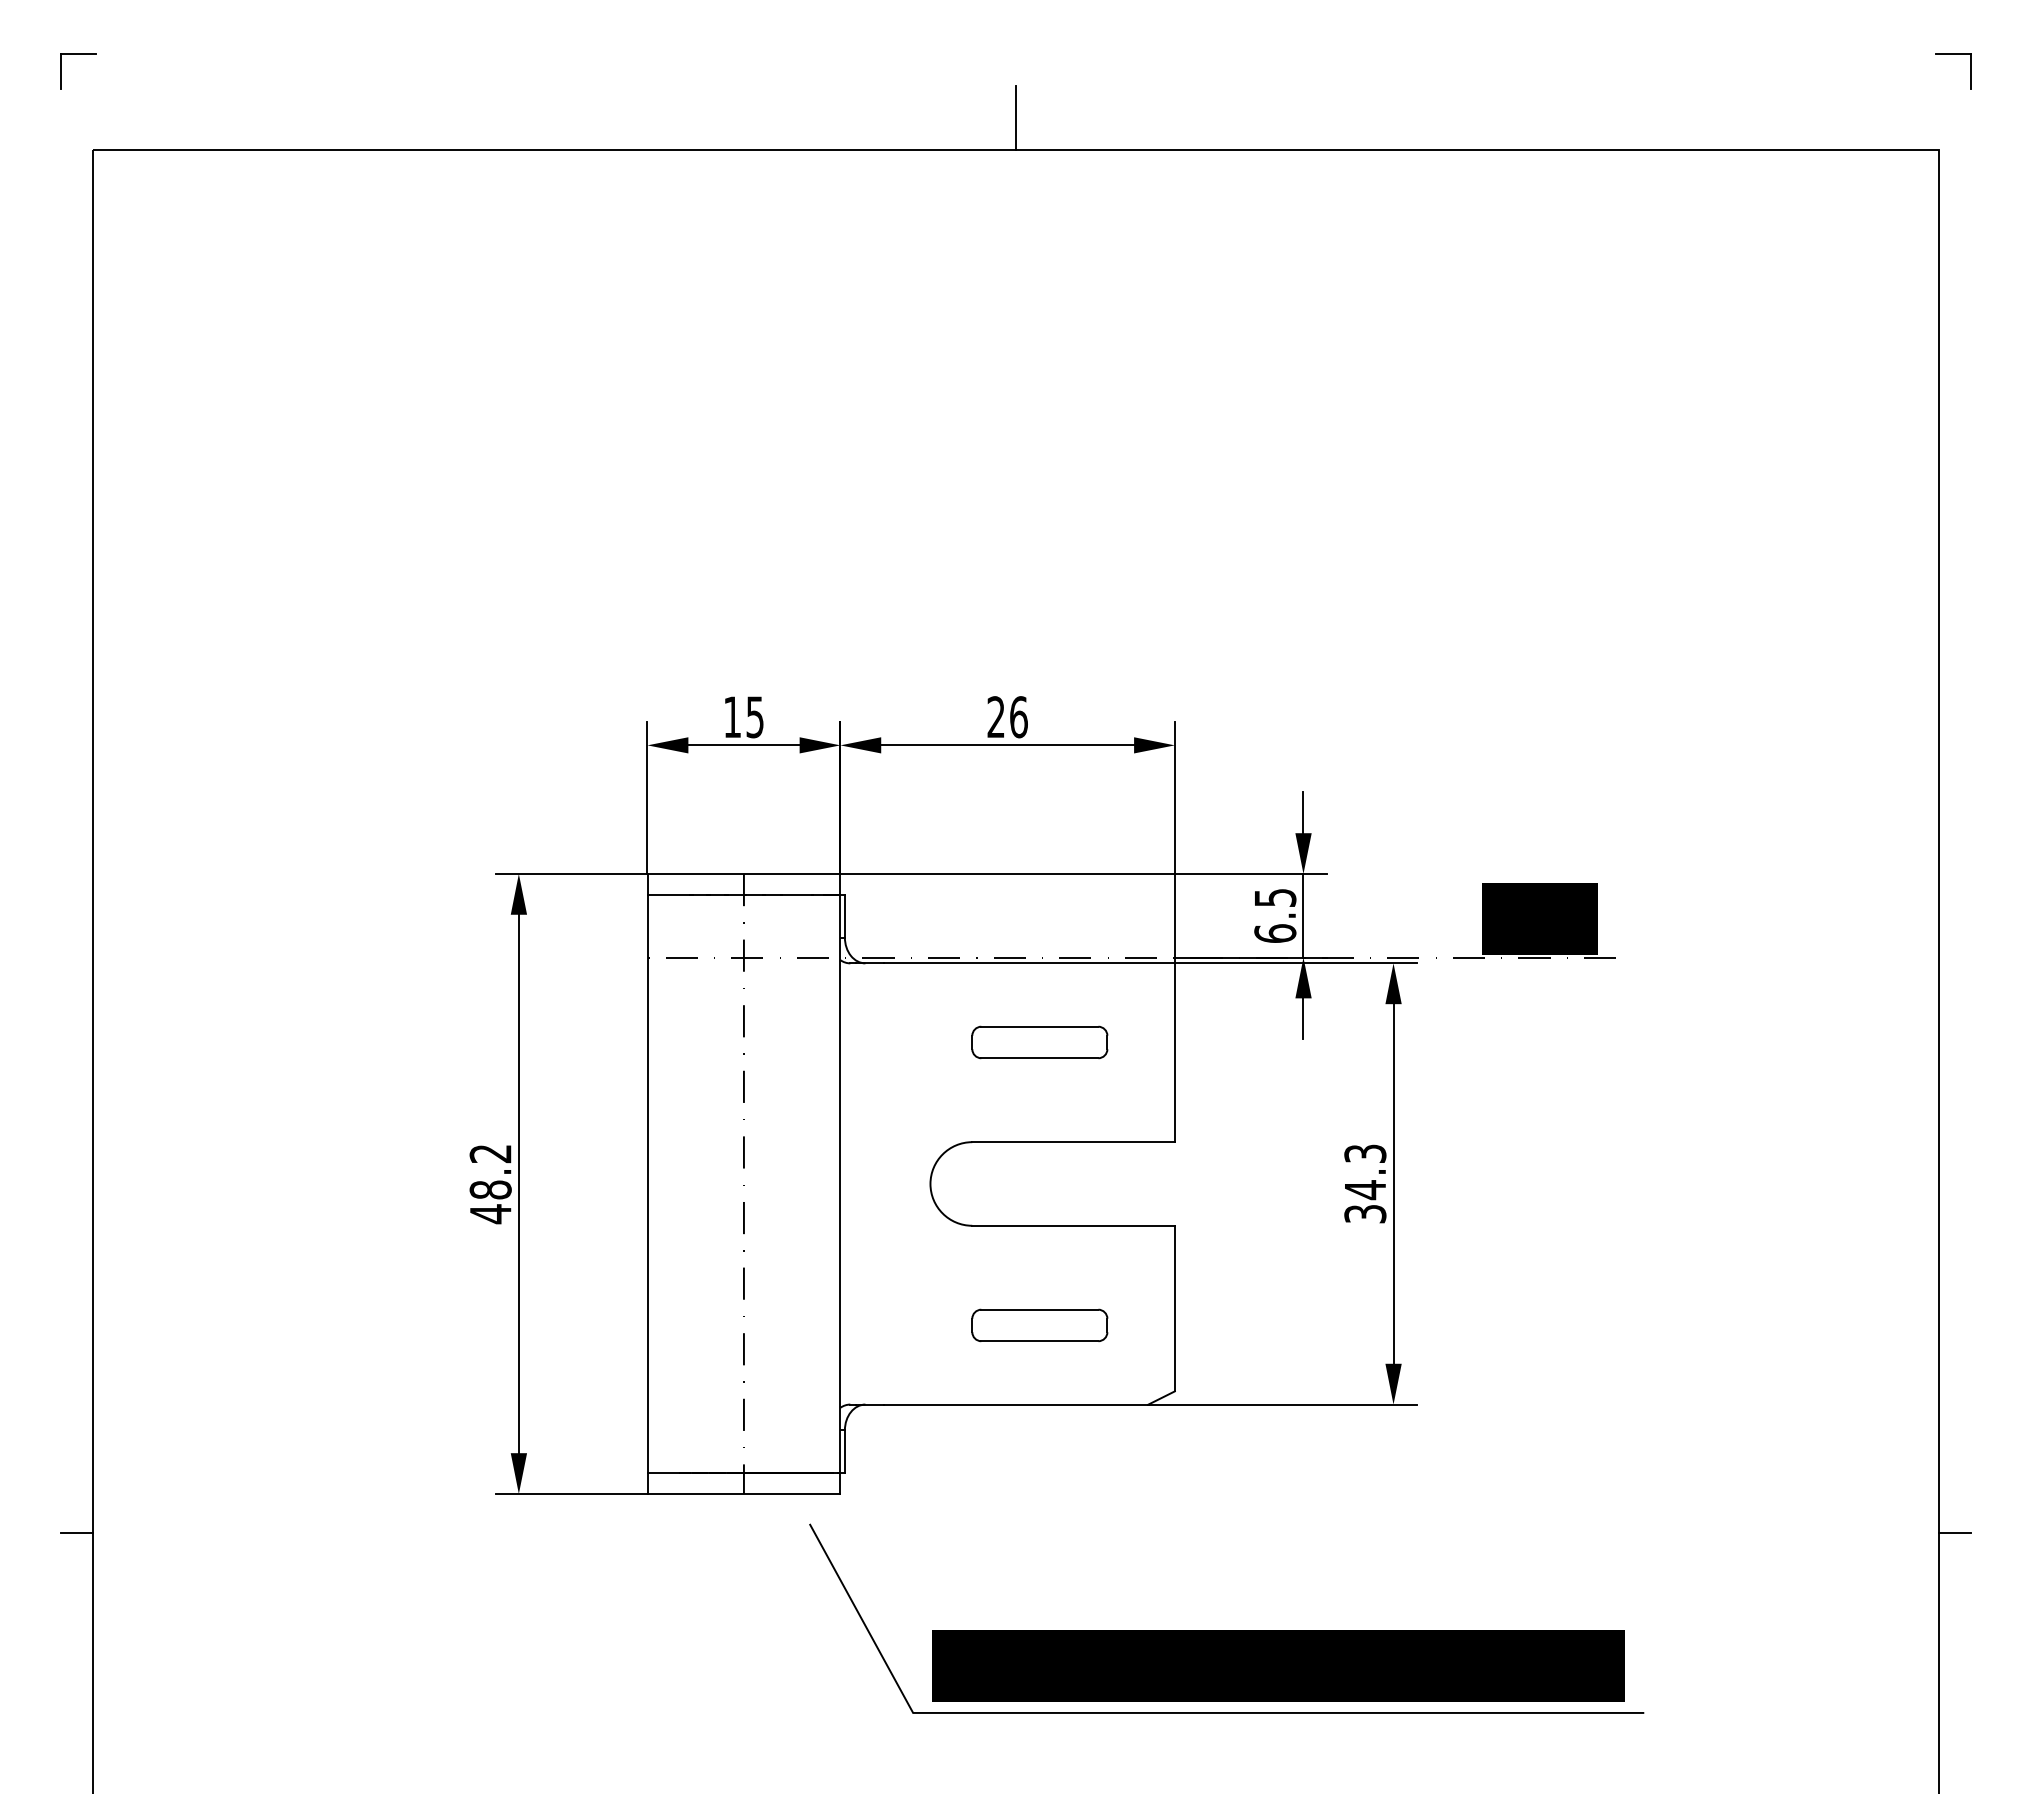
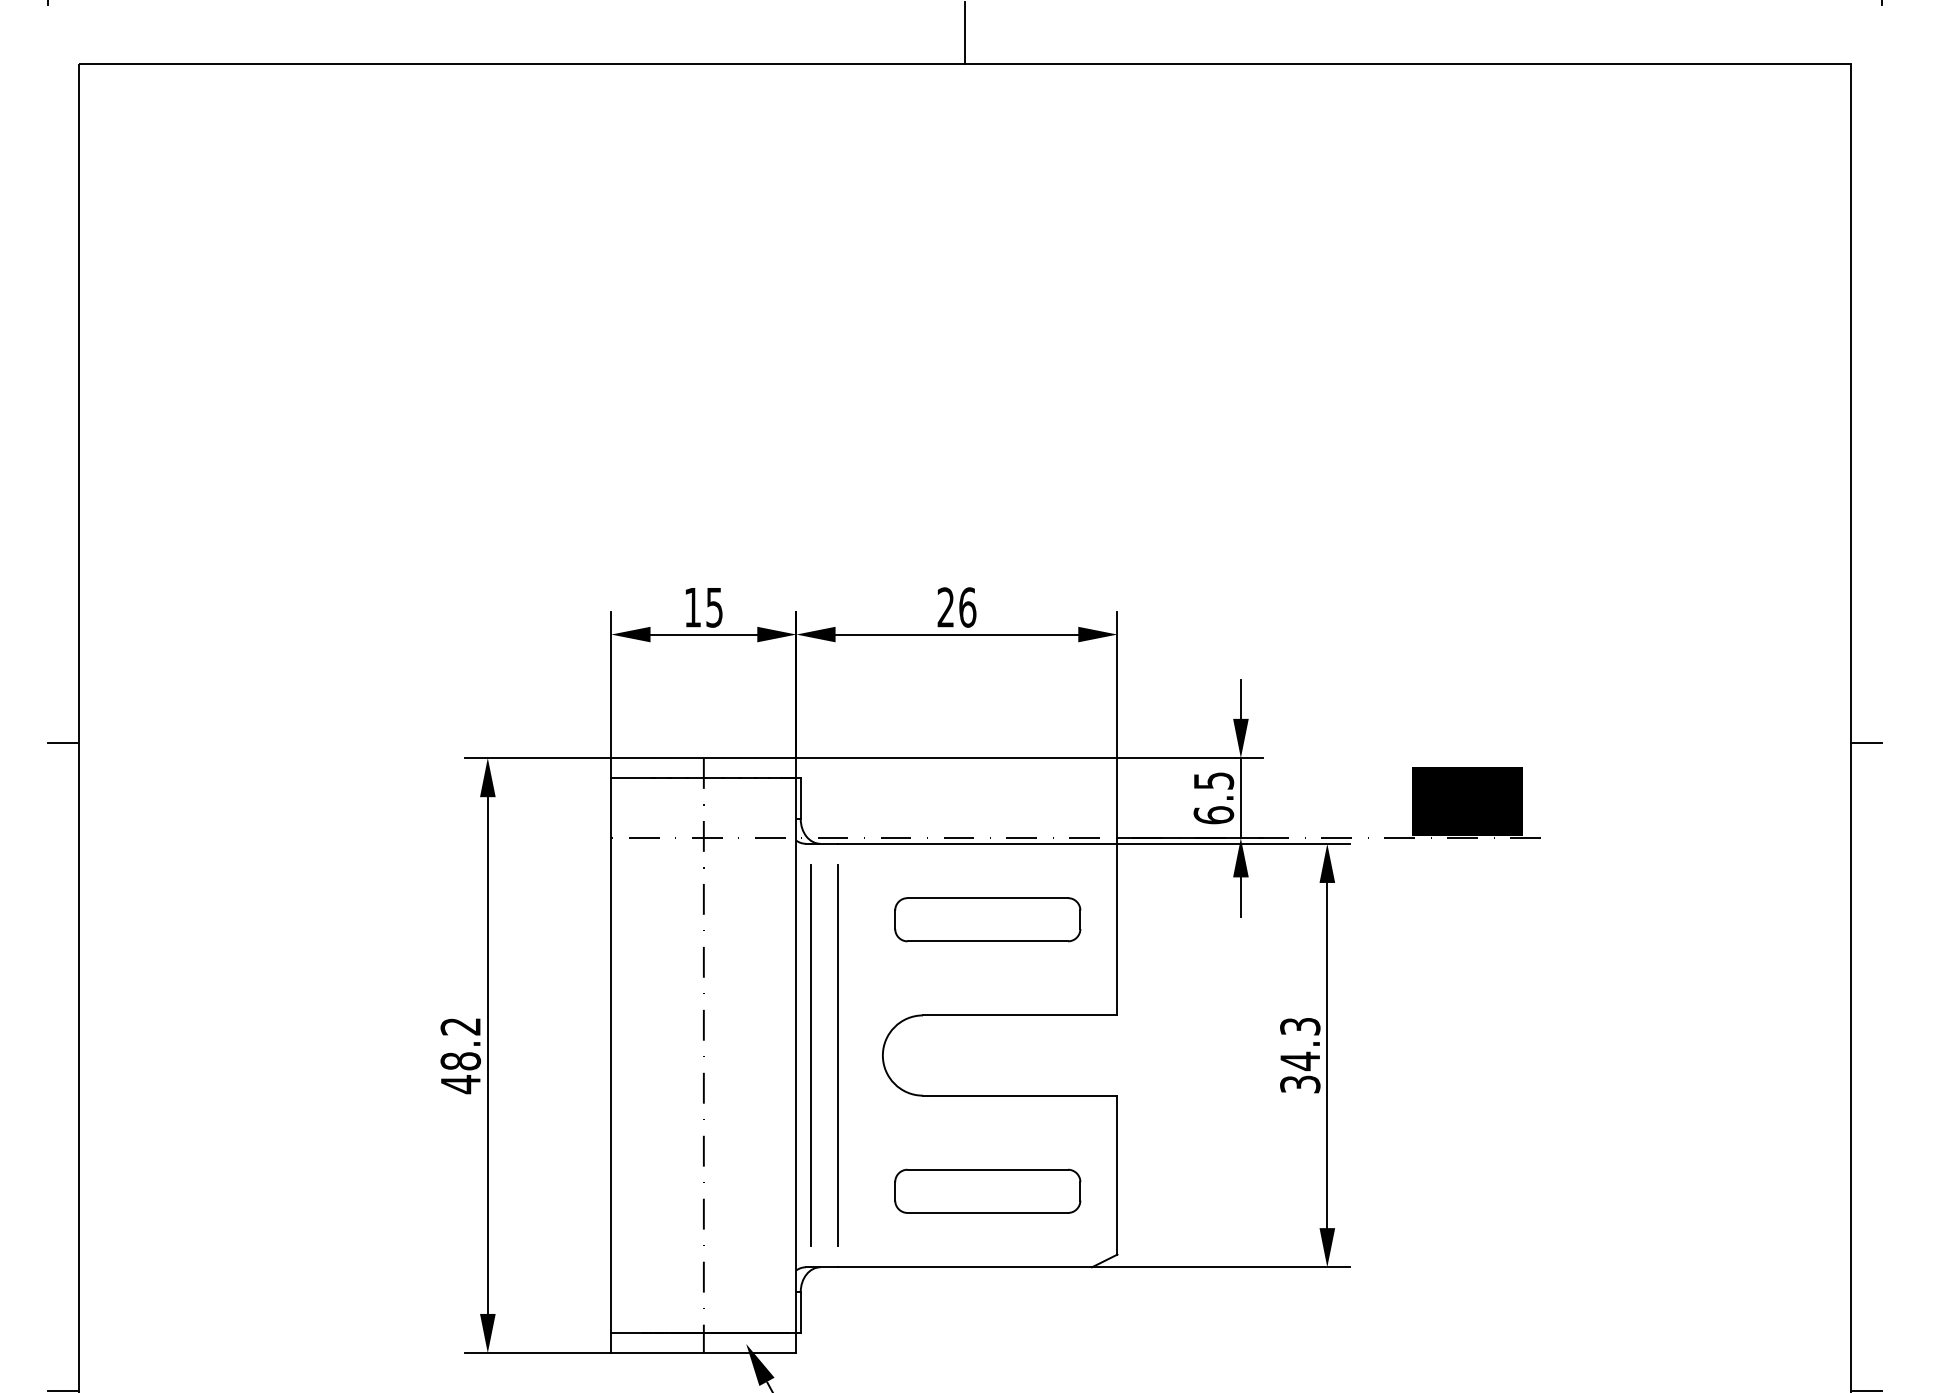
line: (76, 857) -> (63, 742), added
line: (1954, 857) -> (1865, 742), added
part: (1039, 1042) -> (987, 919), size x1.43
line: (855, 1183) -> (810, 1055), added
line: (883, 1183) -> (837, 1055), added
part: (1039, 1325) -> (987, 1191), size x1.43
fill: (802, 1506) -> (760, 1365), added

